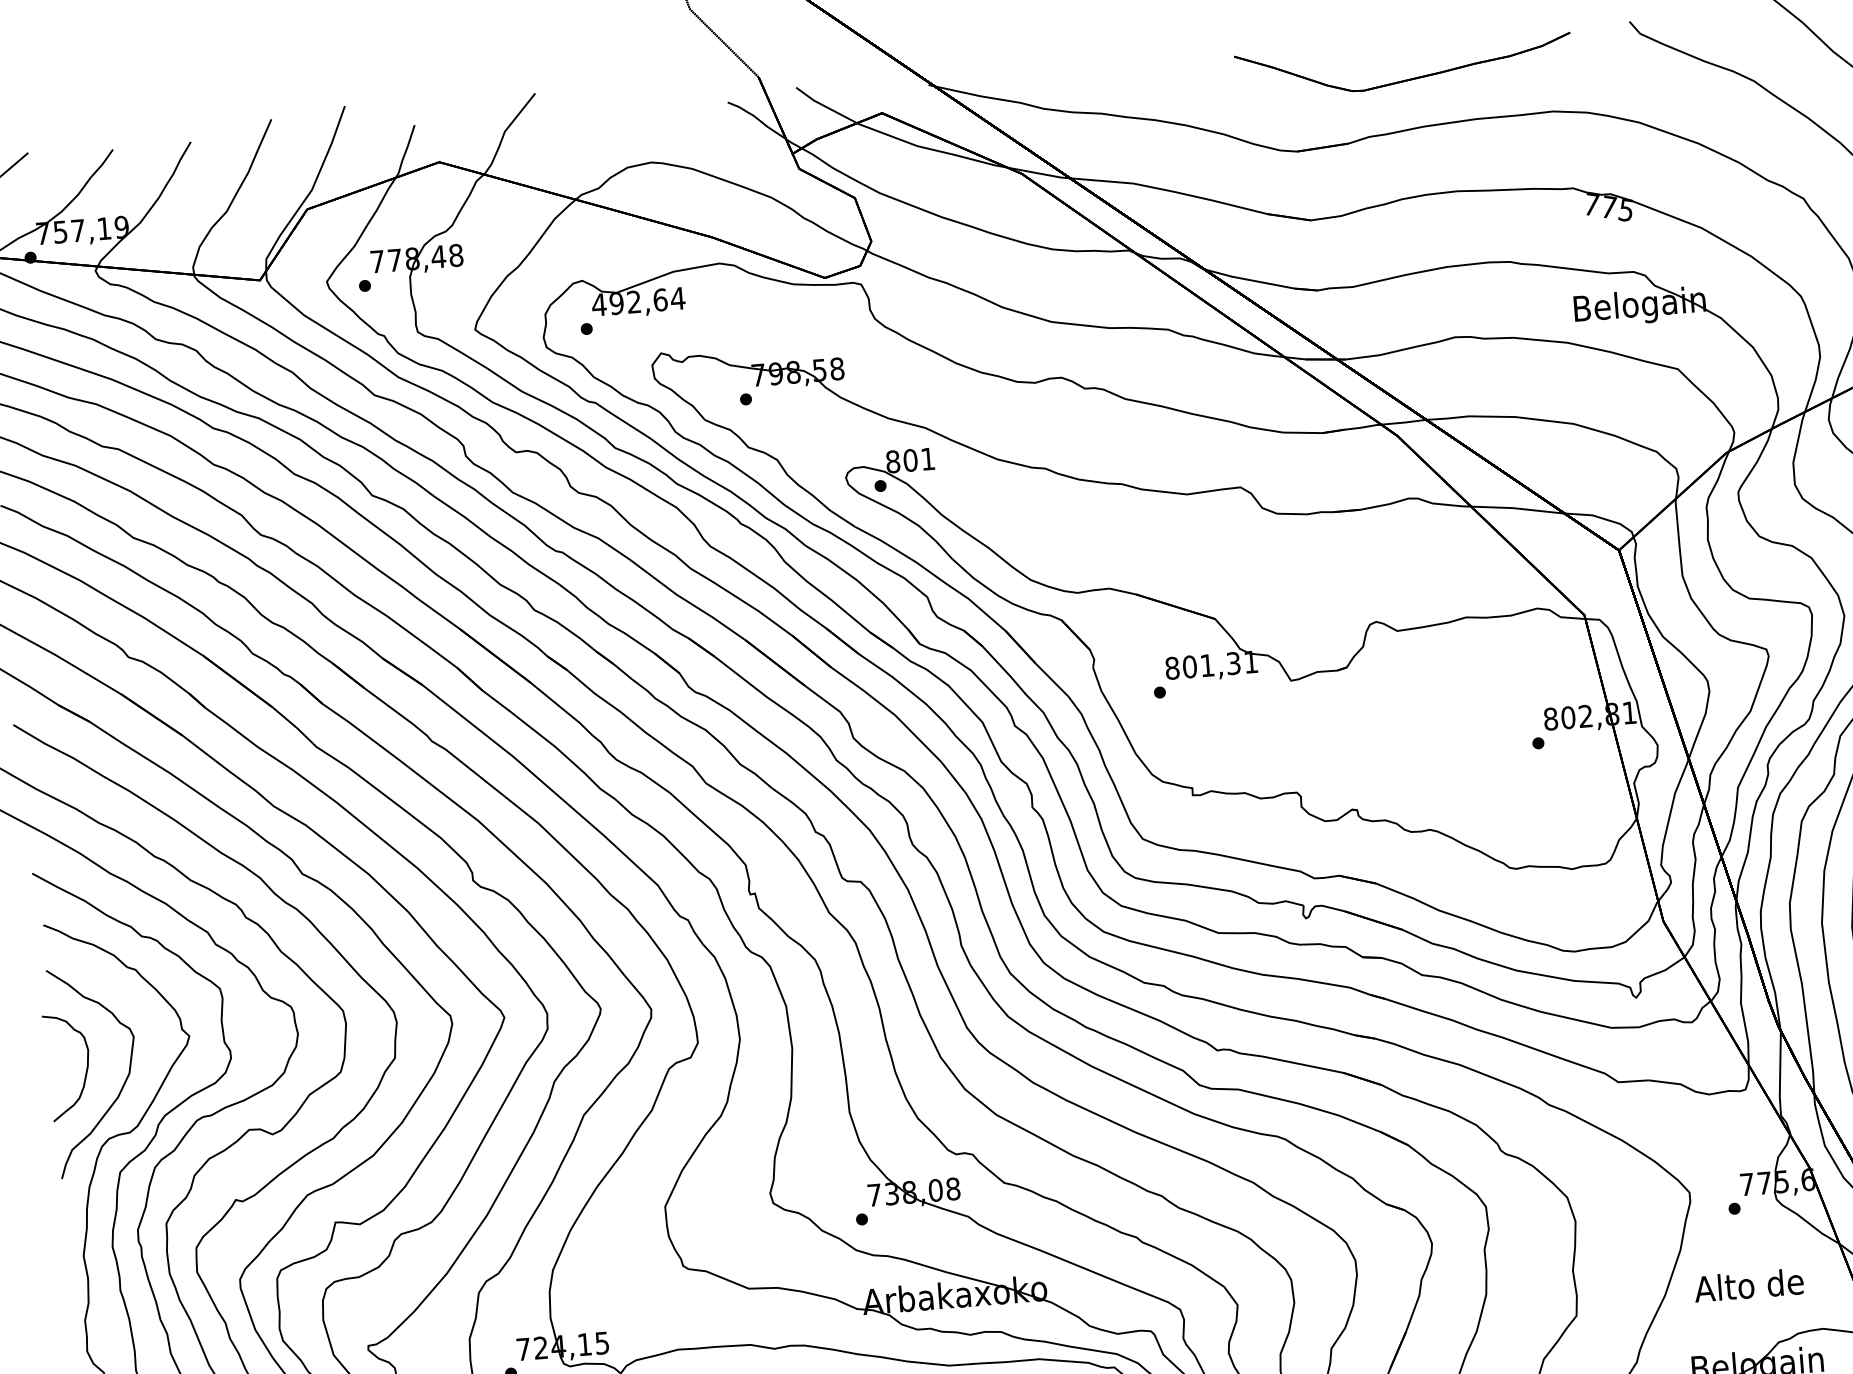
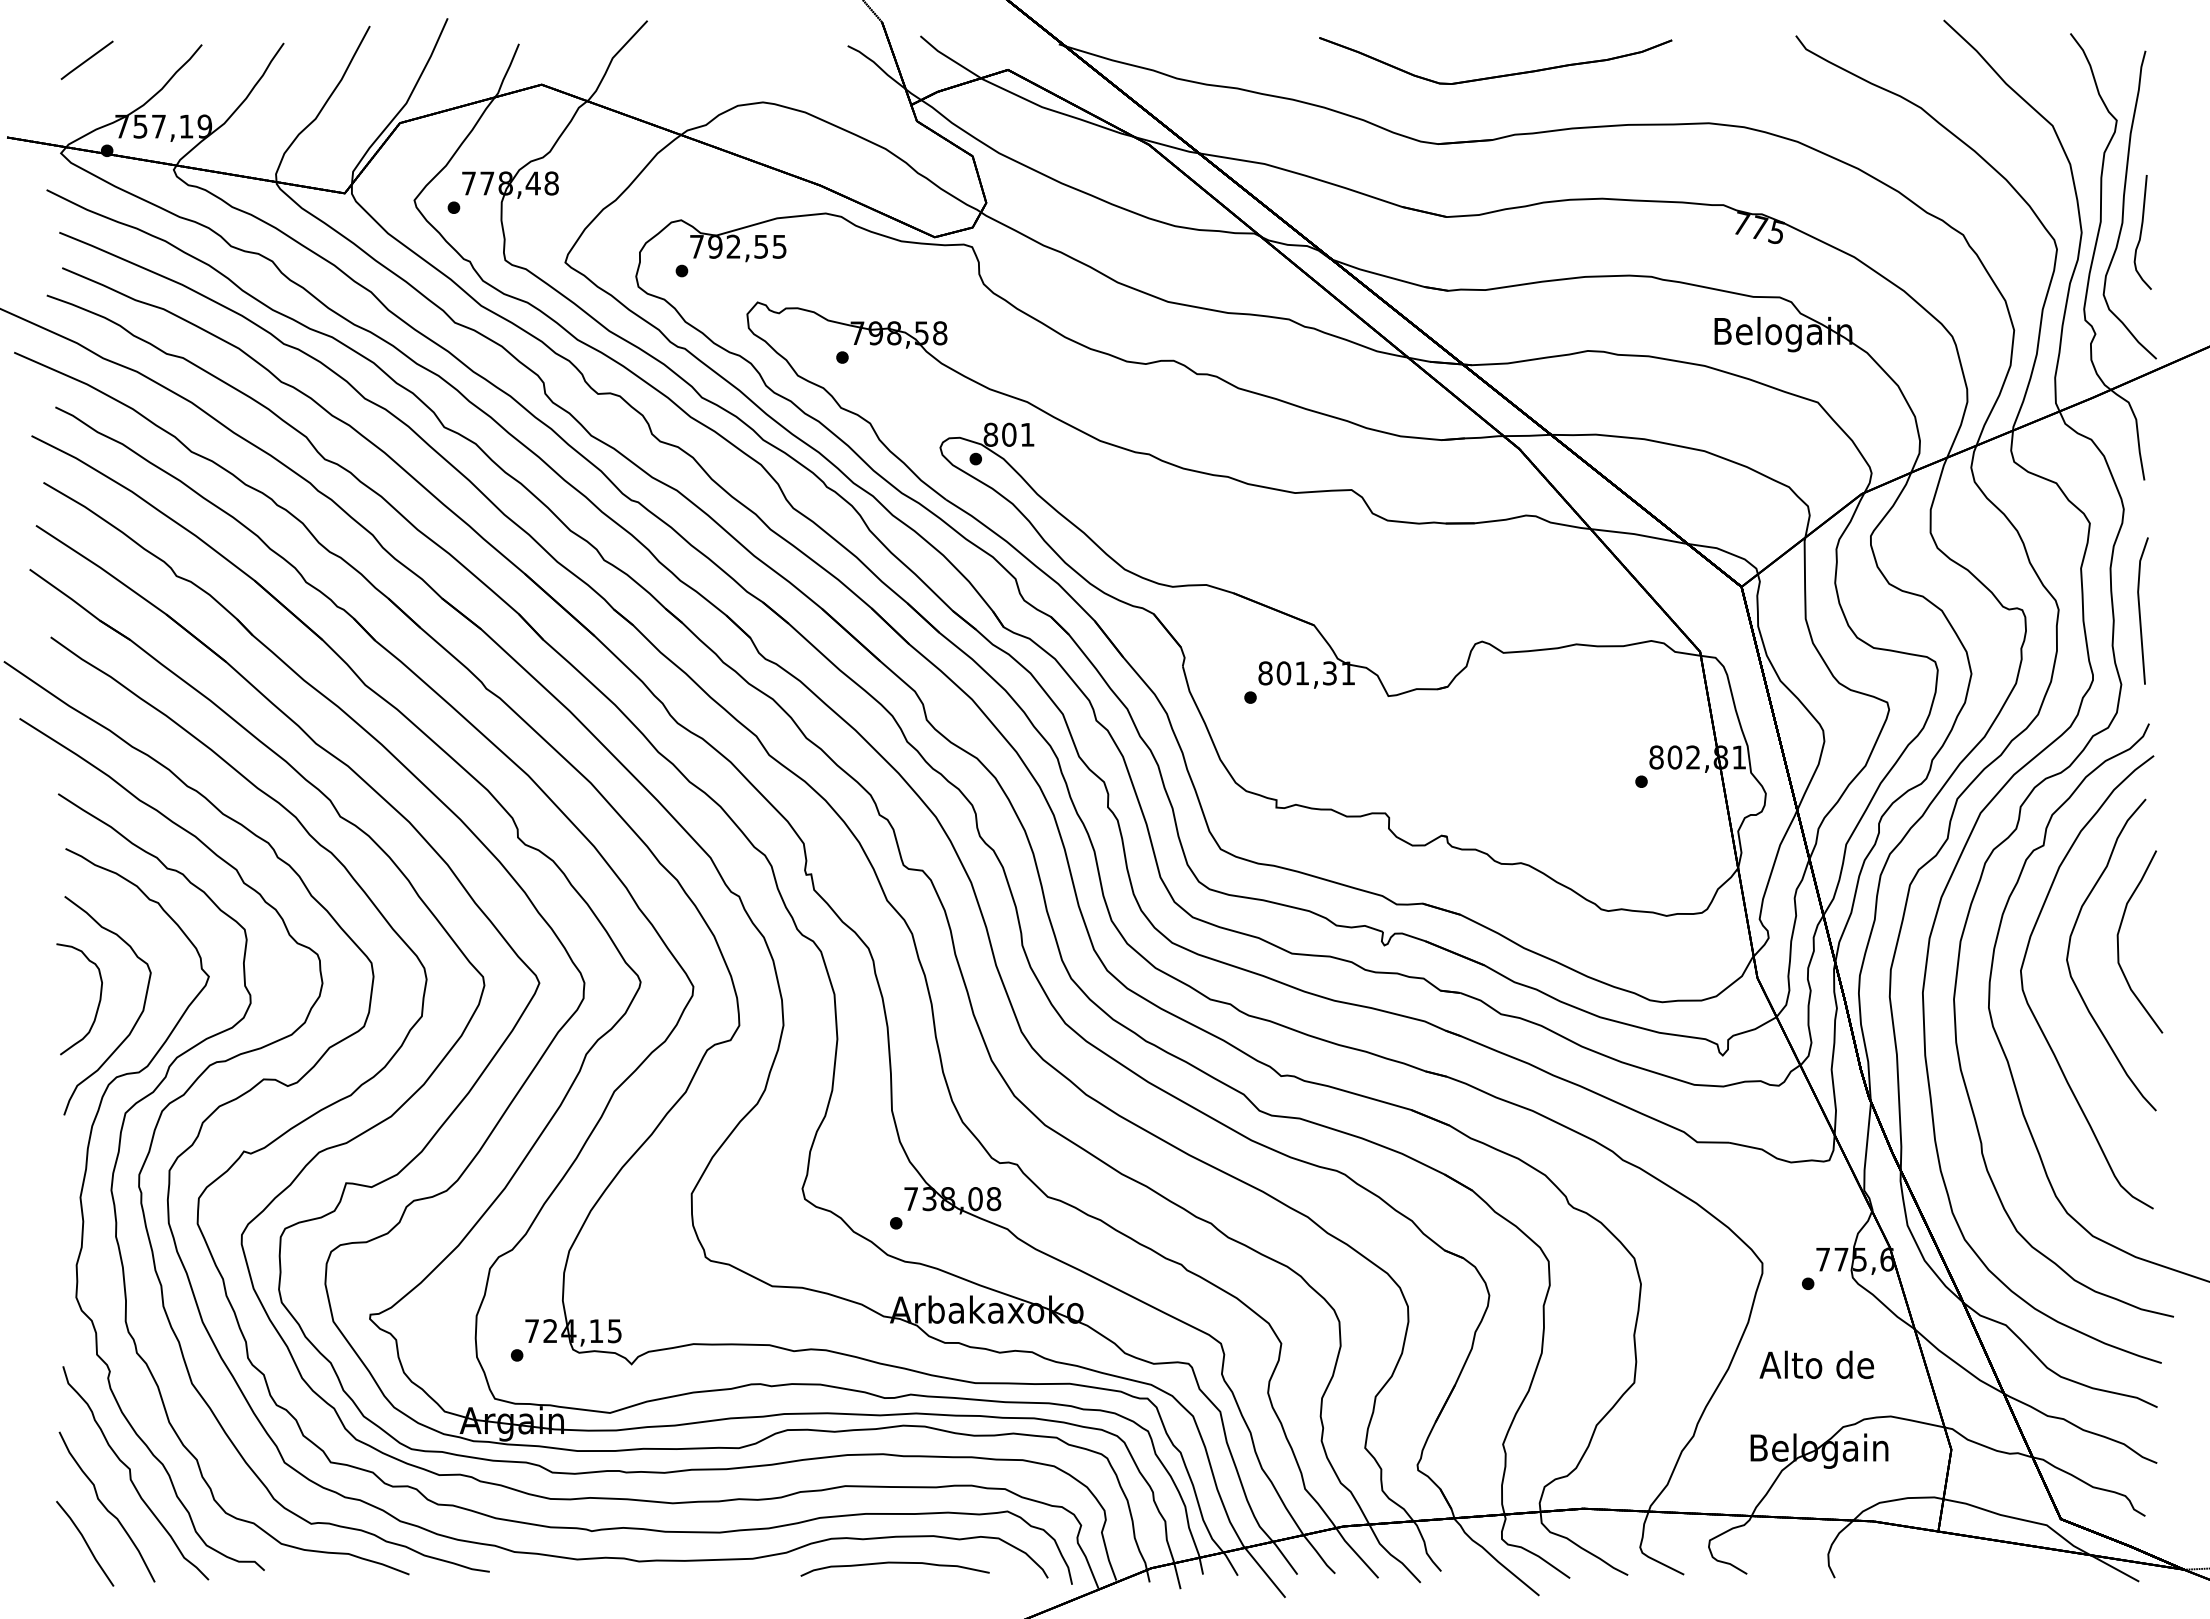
part: (1406, 79) -> (1497, 75), moved
text: (638, 301) -> (738, 246), 492,64 -> 792,55

